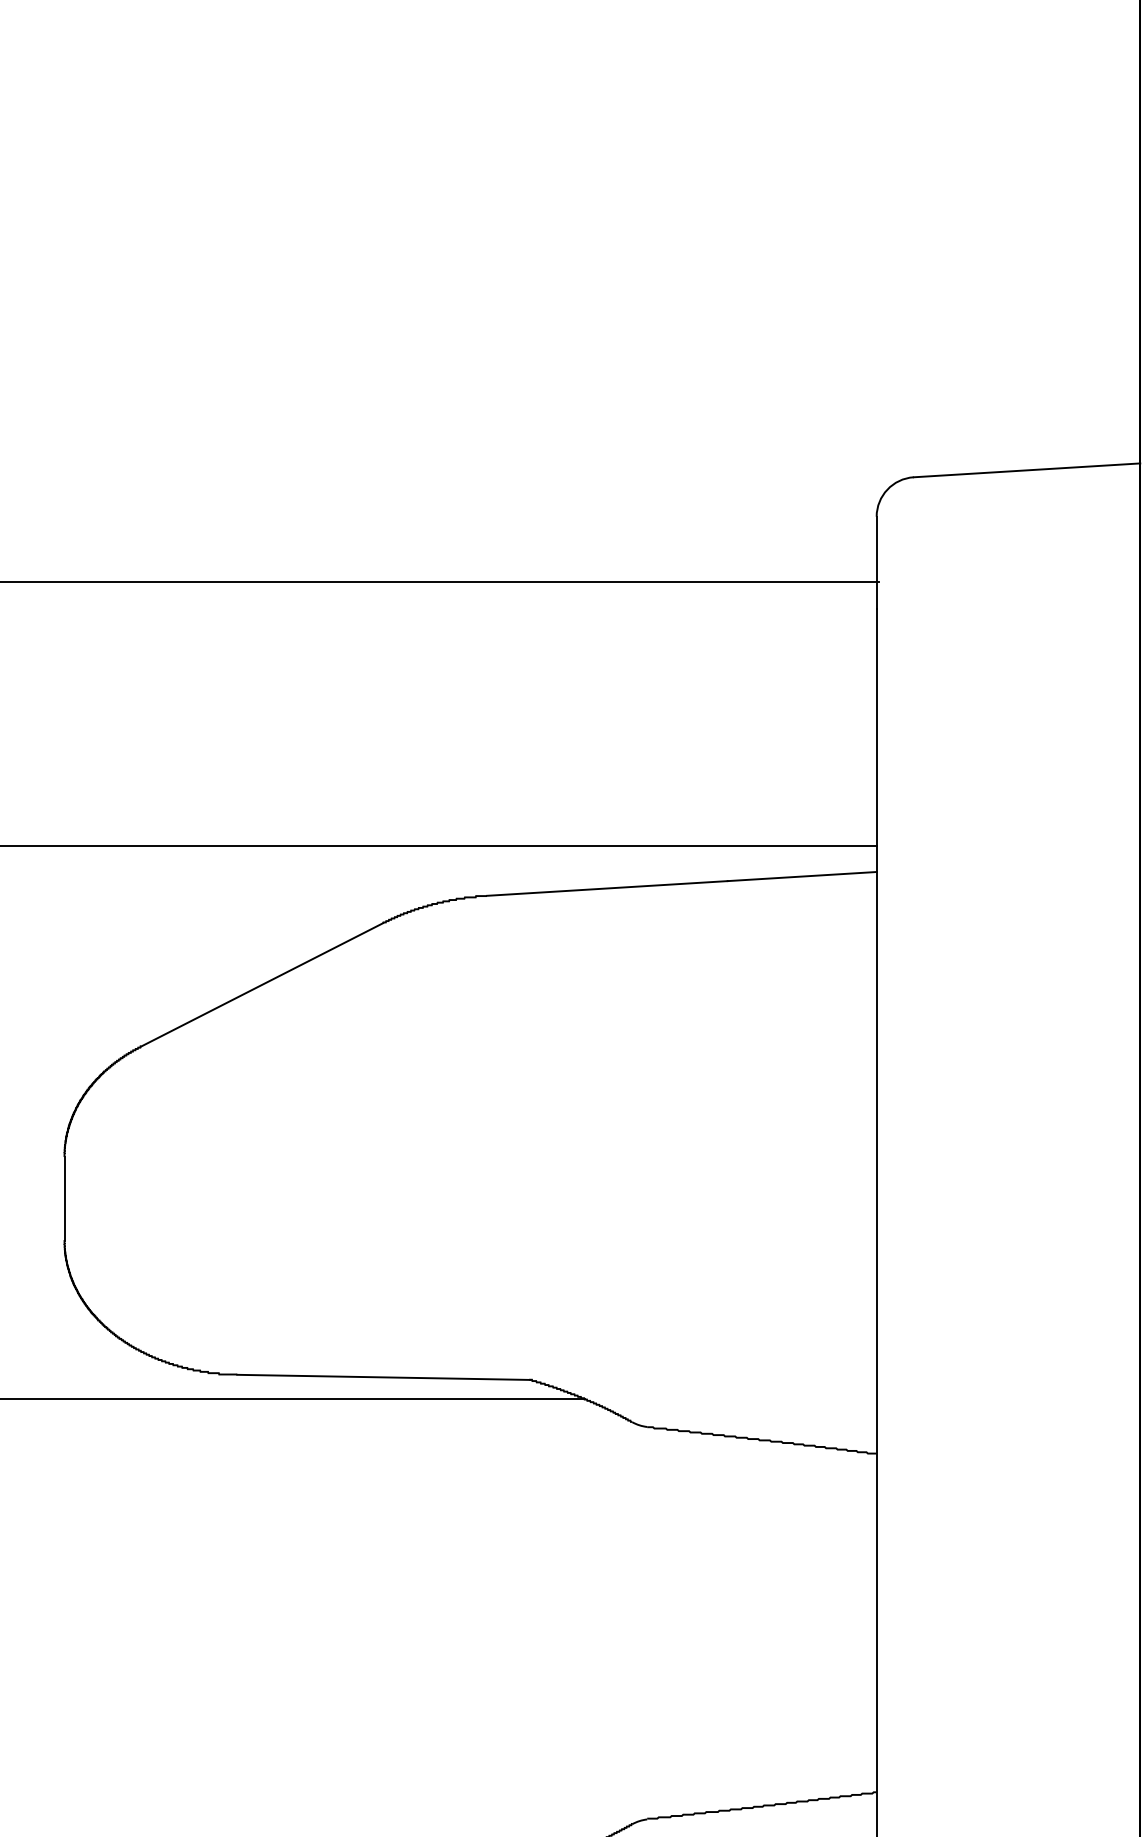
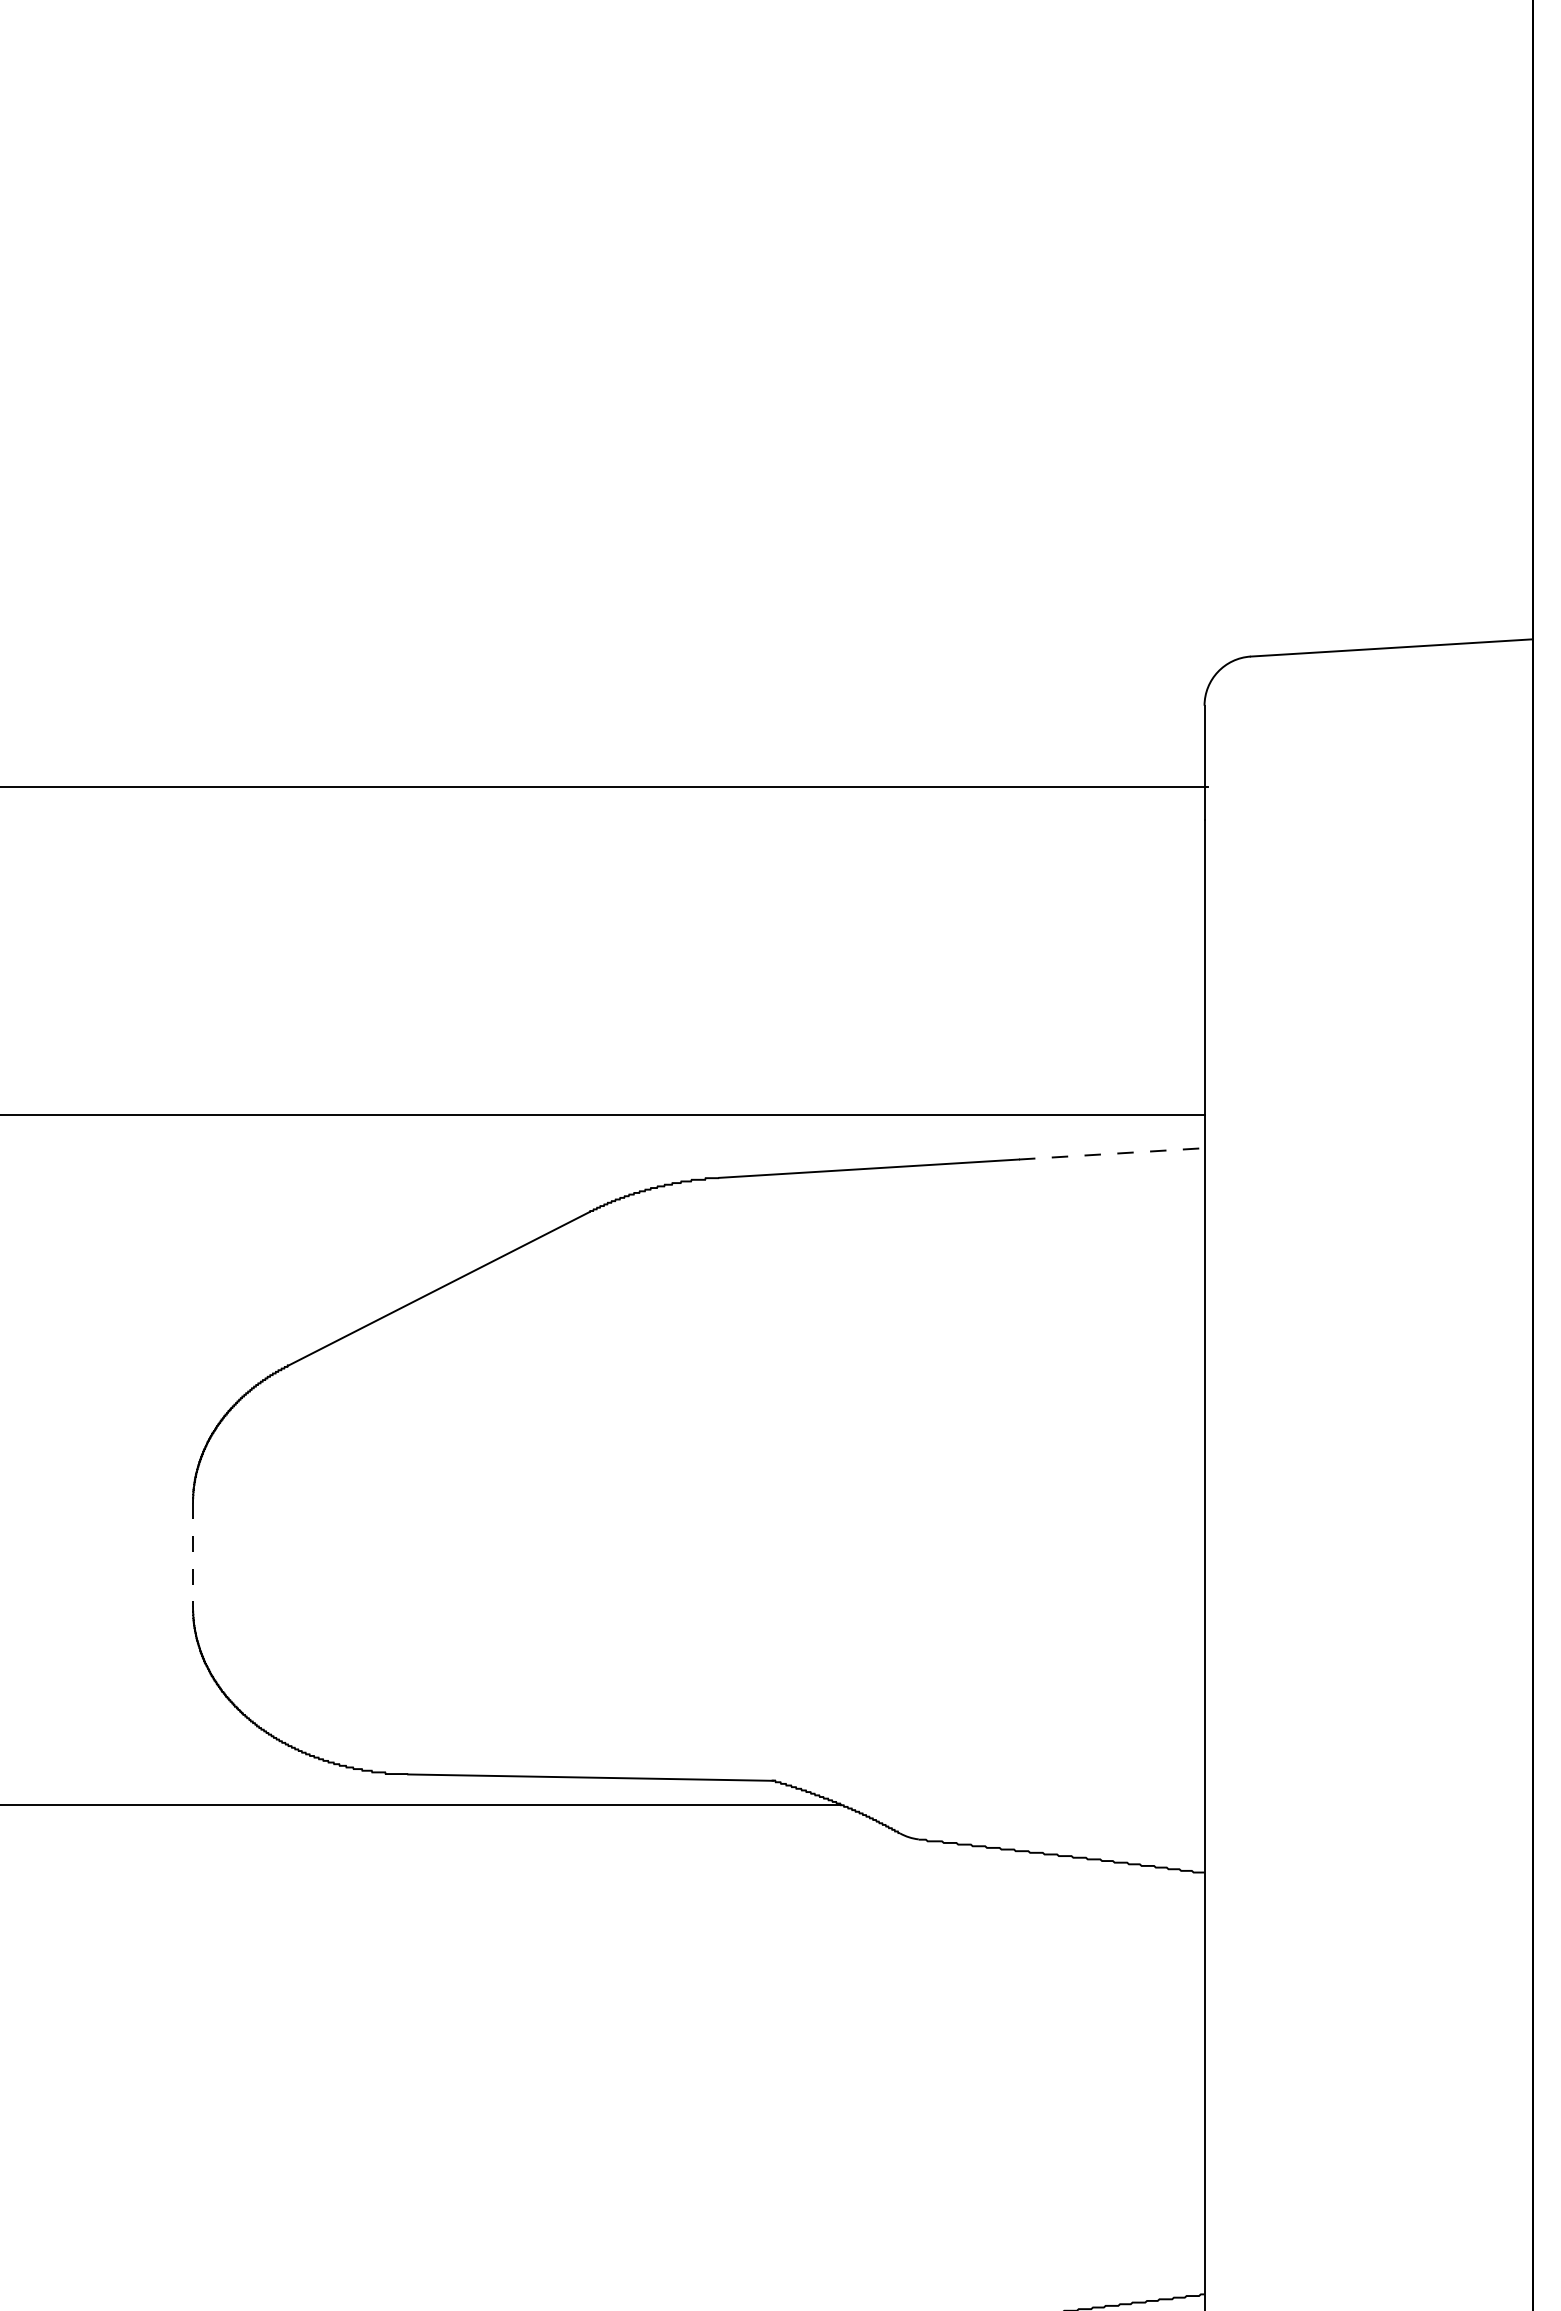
line: (801, 876) -> (1111, 1153), solid -> dashed
line: (64, 1199) -> (192, 1555), solid -> dashed

